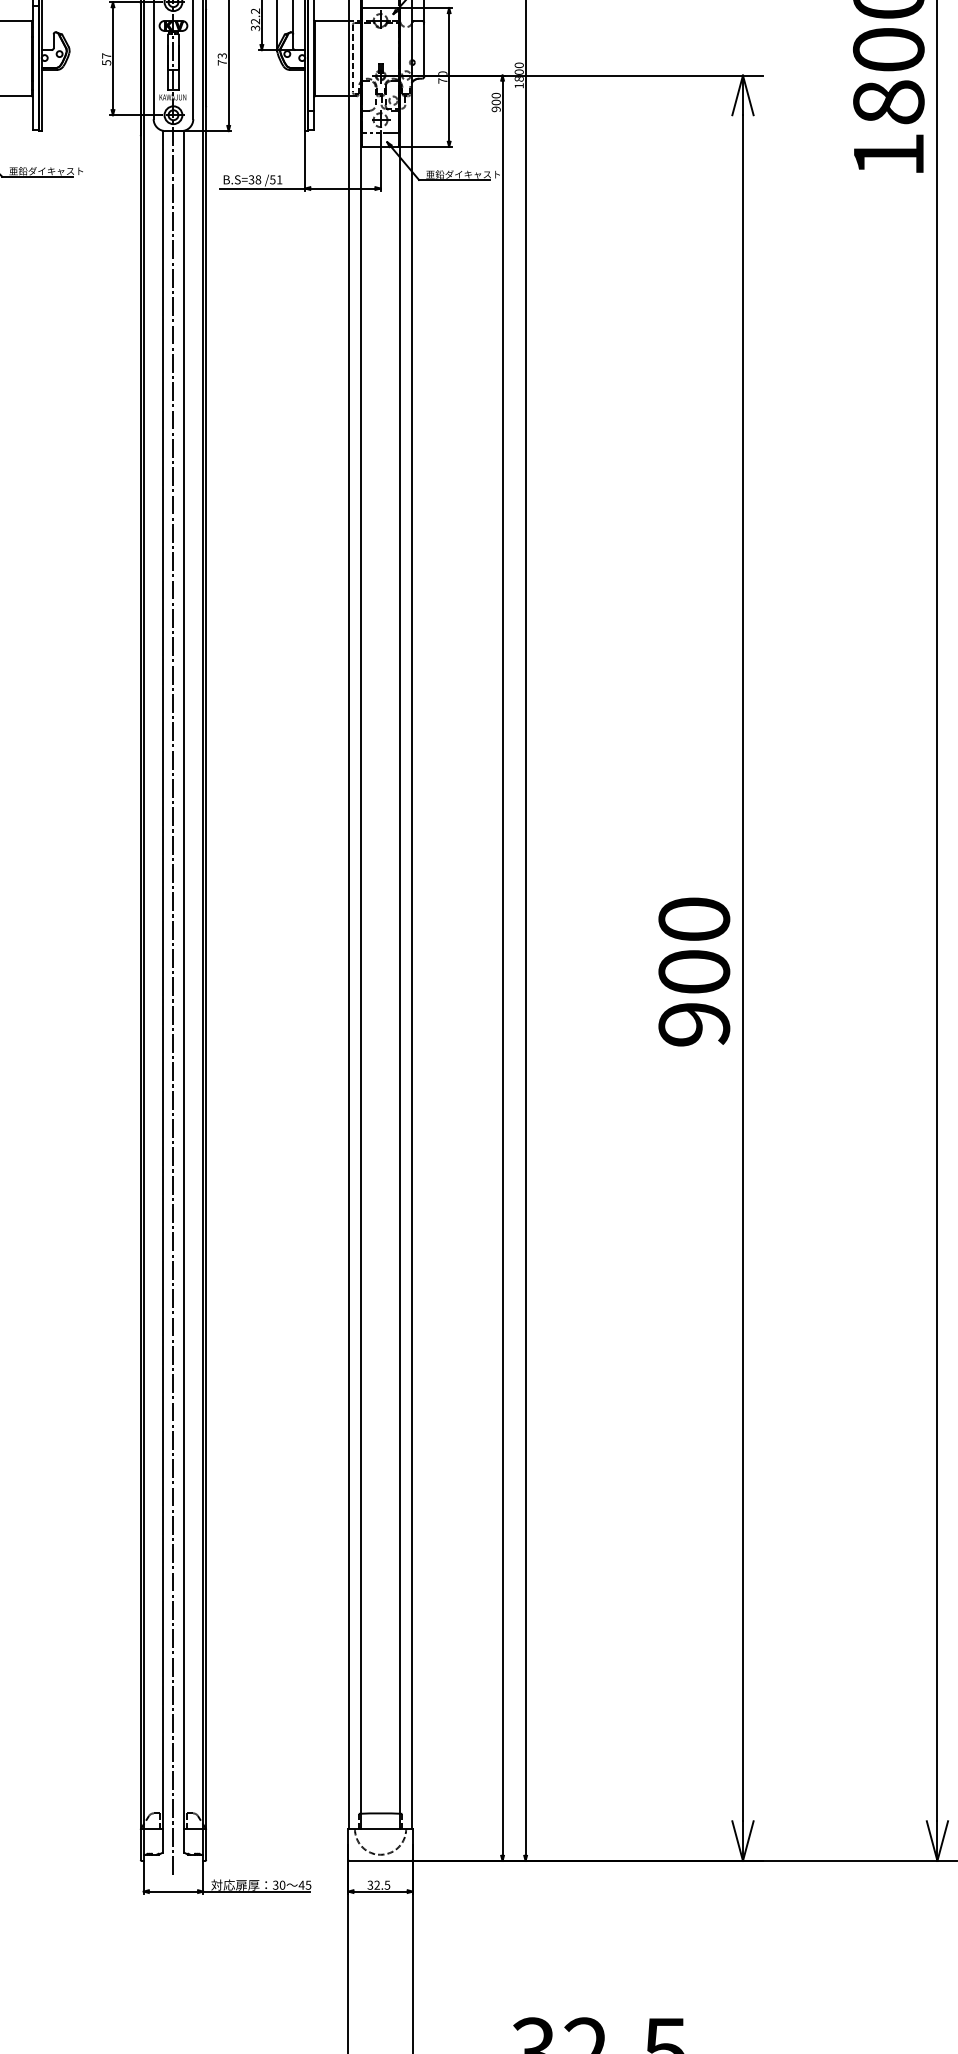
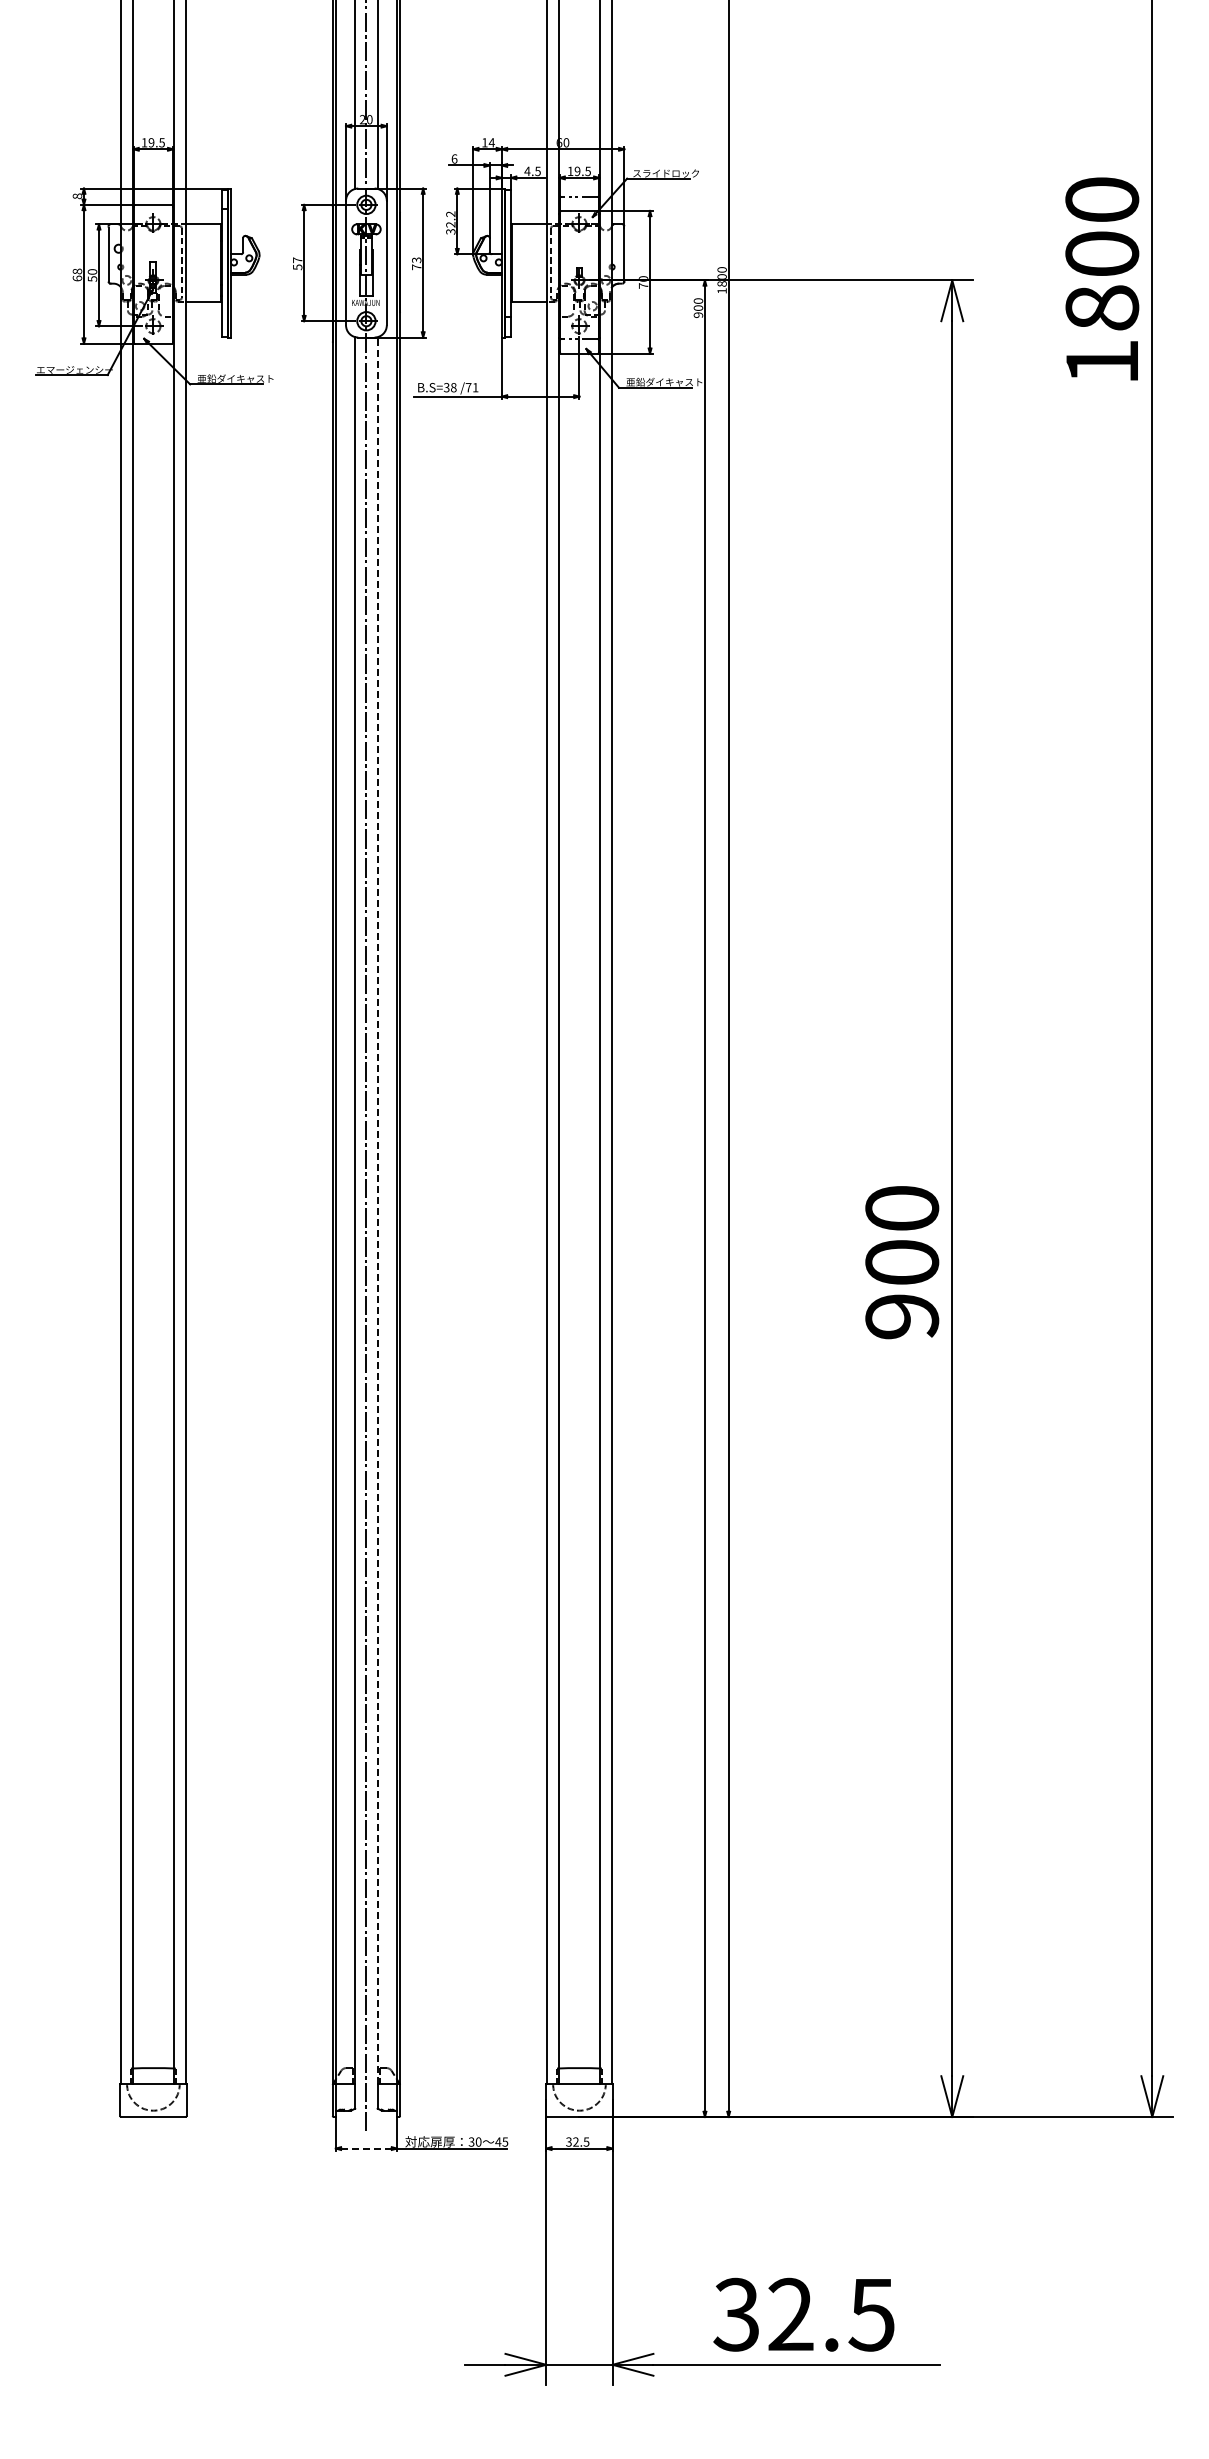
text: (272, 179) -> (468, 387), /51 -> /71
text: (694, 971) -> (902, 1262), moved
line: (184, 979) -> (377, 1210), solid -> dashed
line: (173, 1891) -> (366, 2148), solid -> dashed

